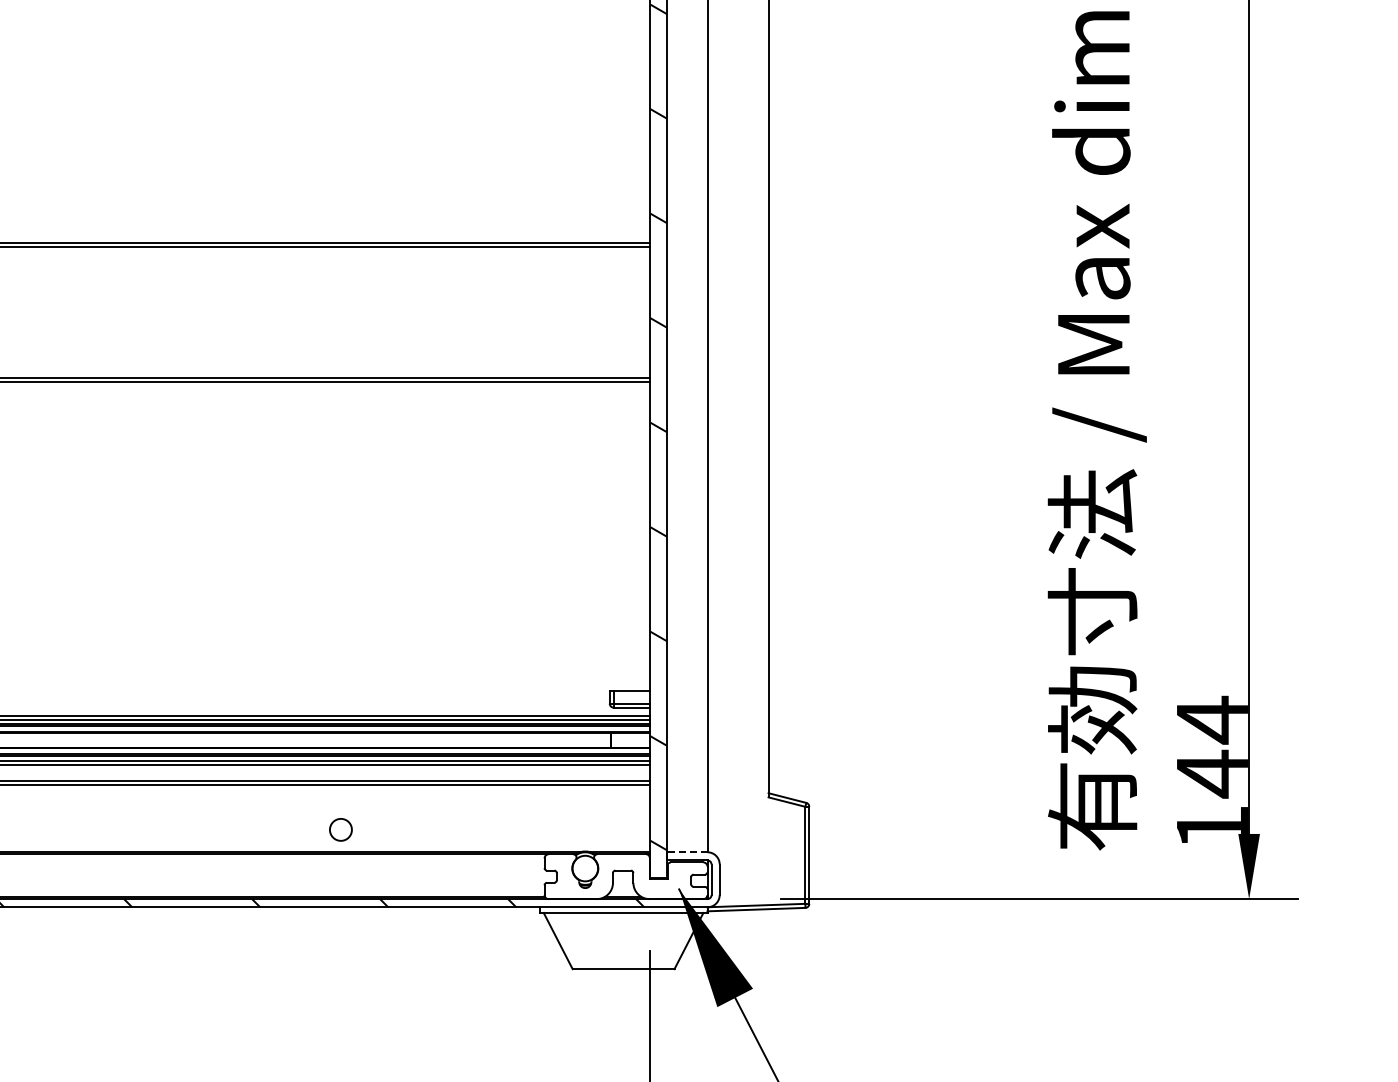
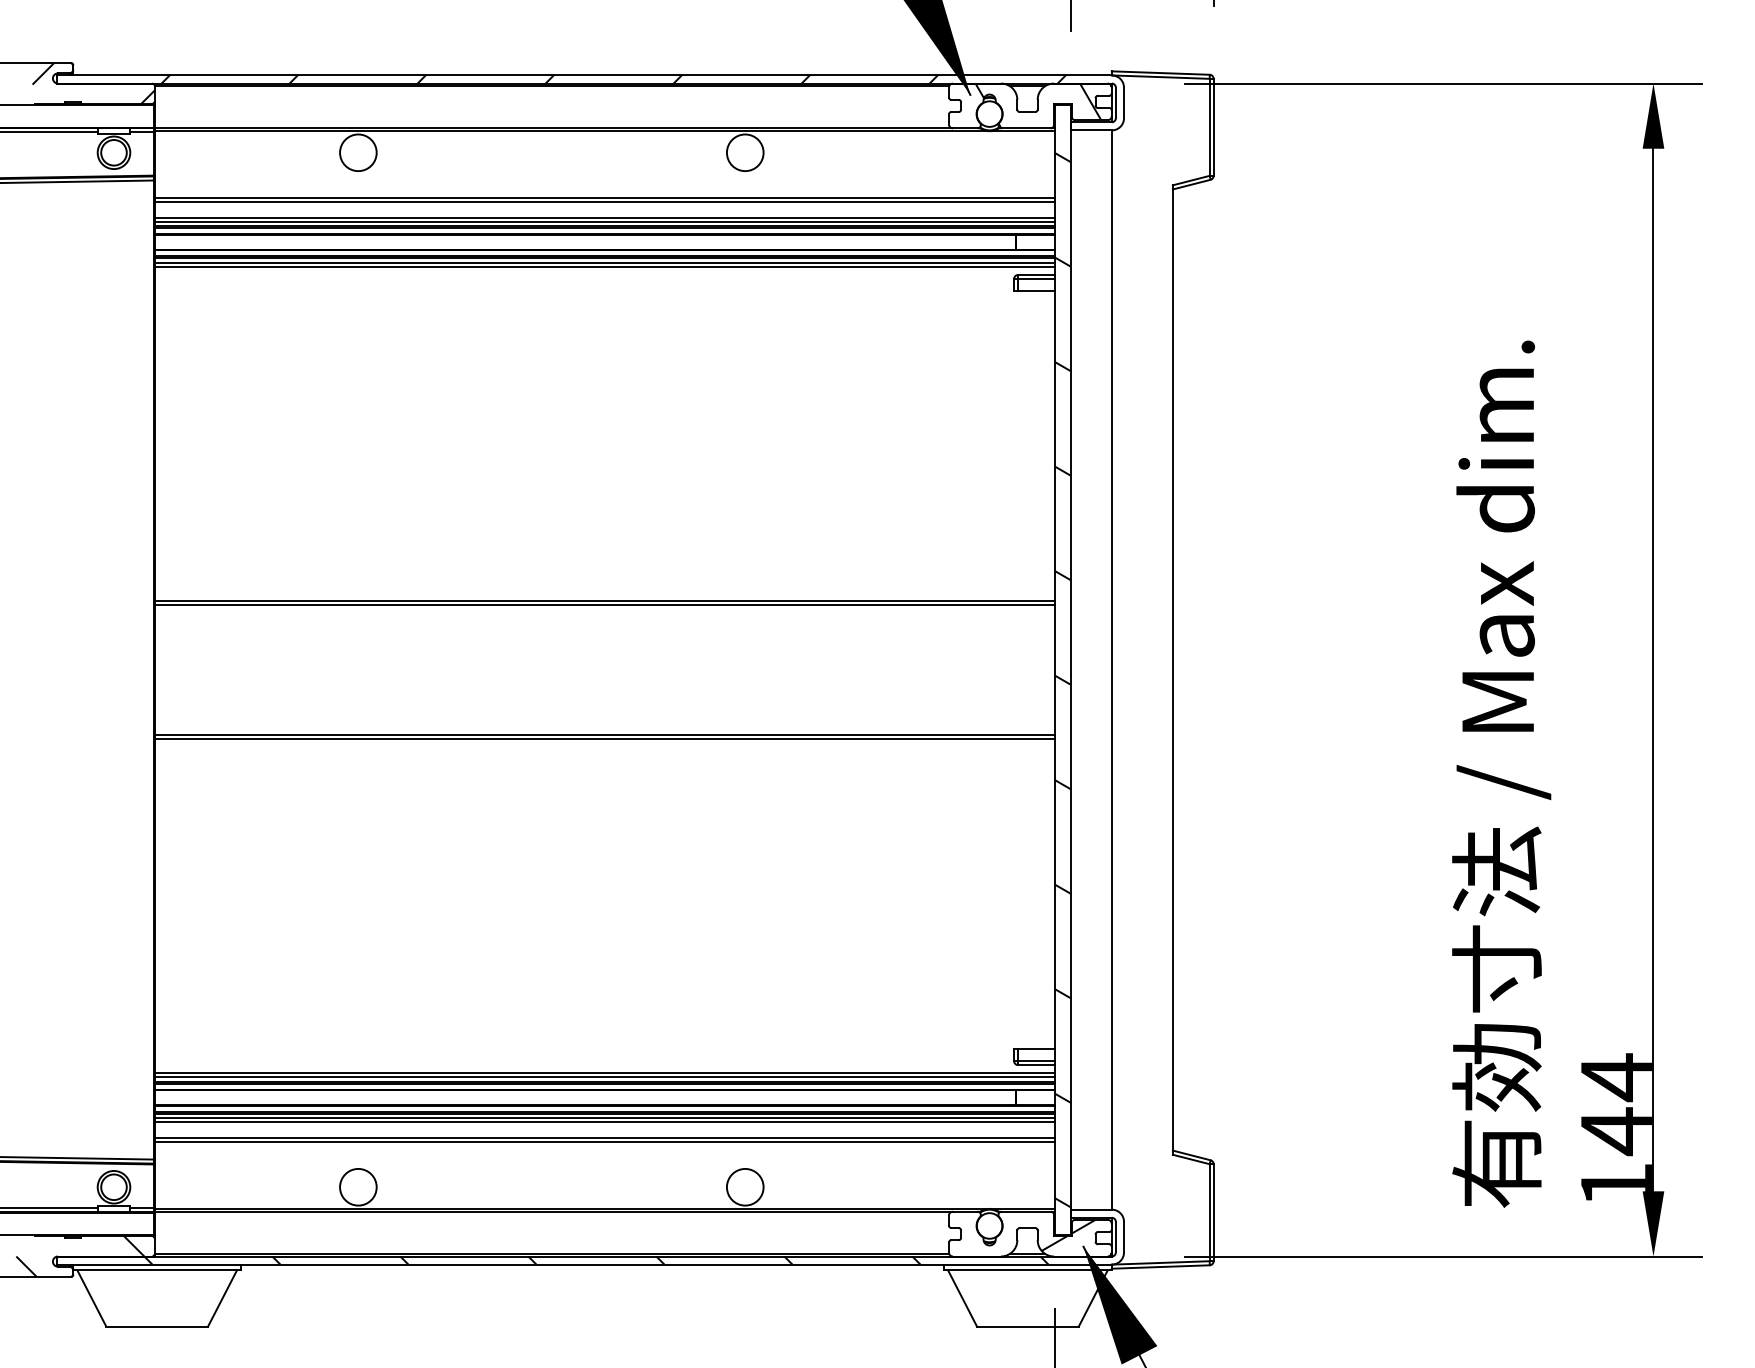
circle: (340, 829) -> (744, 1186), size x1.67
line: (686, 852) -> (1090, 1209), dashed -> solid
hatch: (664, 877) -> (1068, 1234), added

